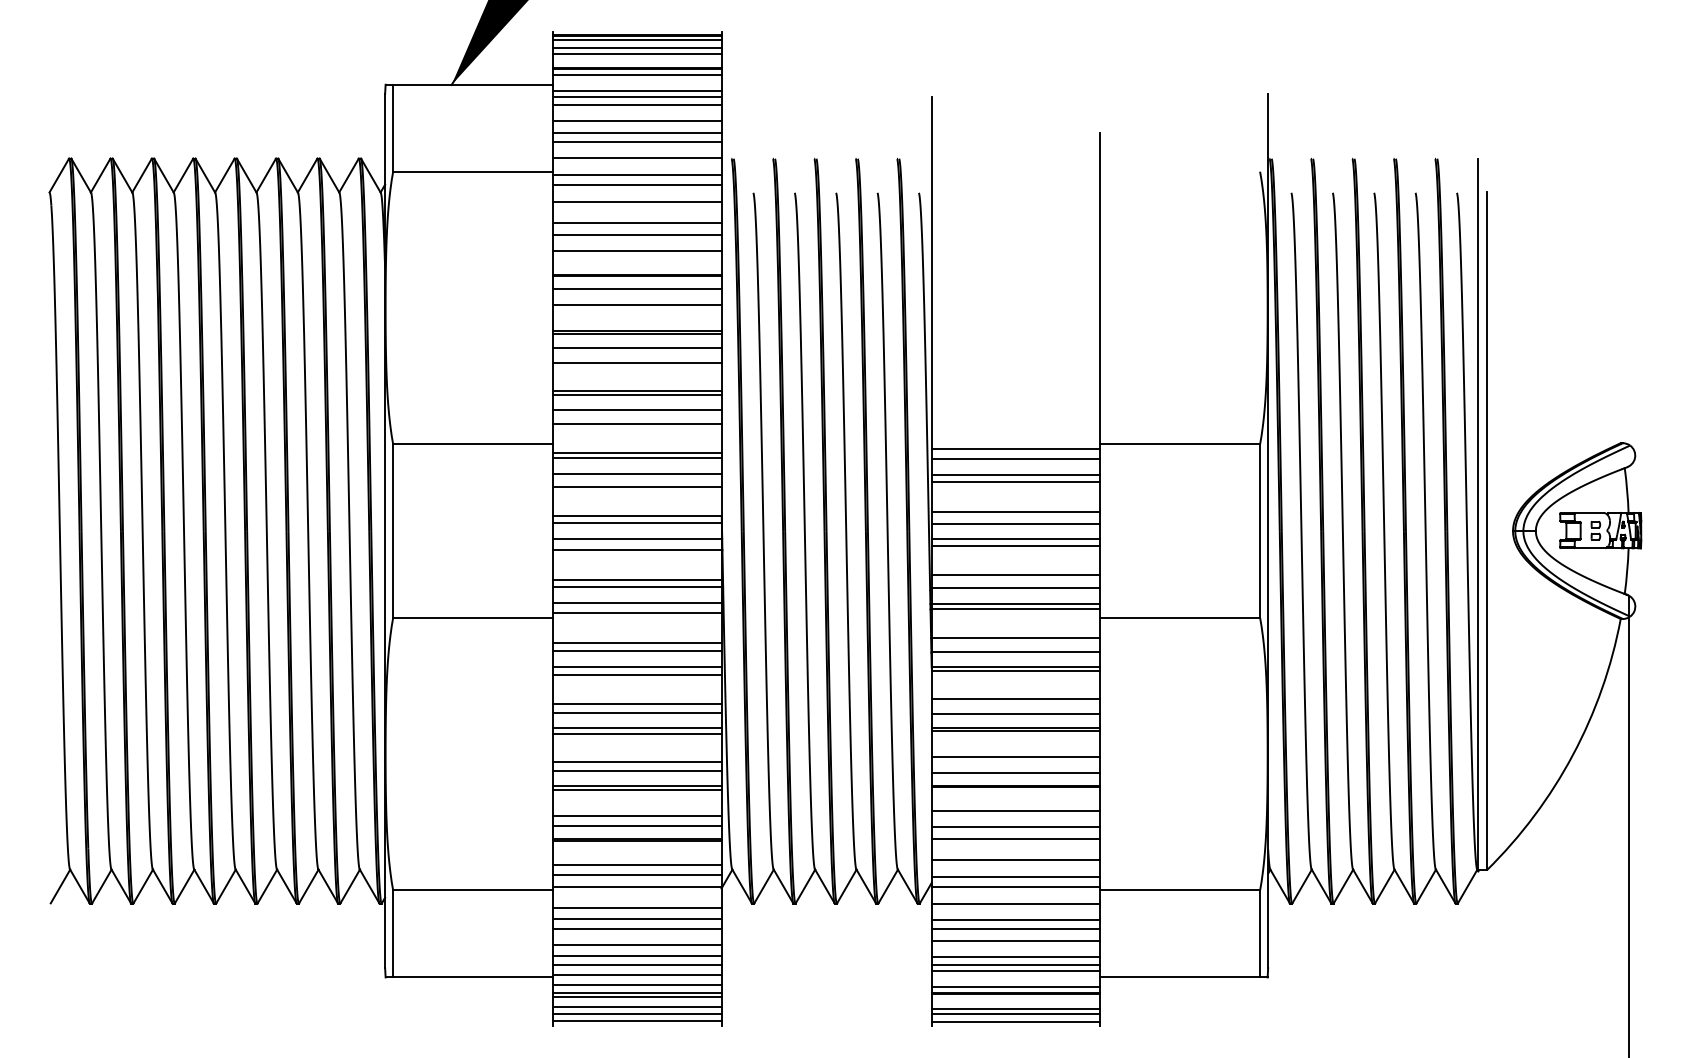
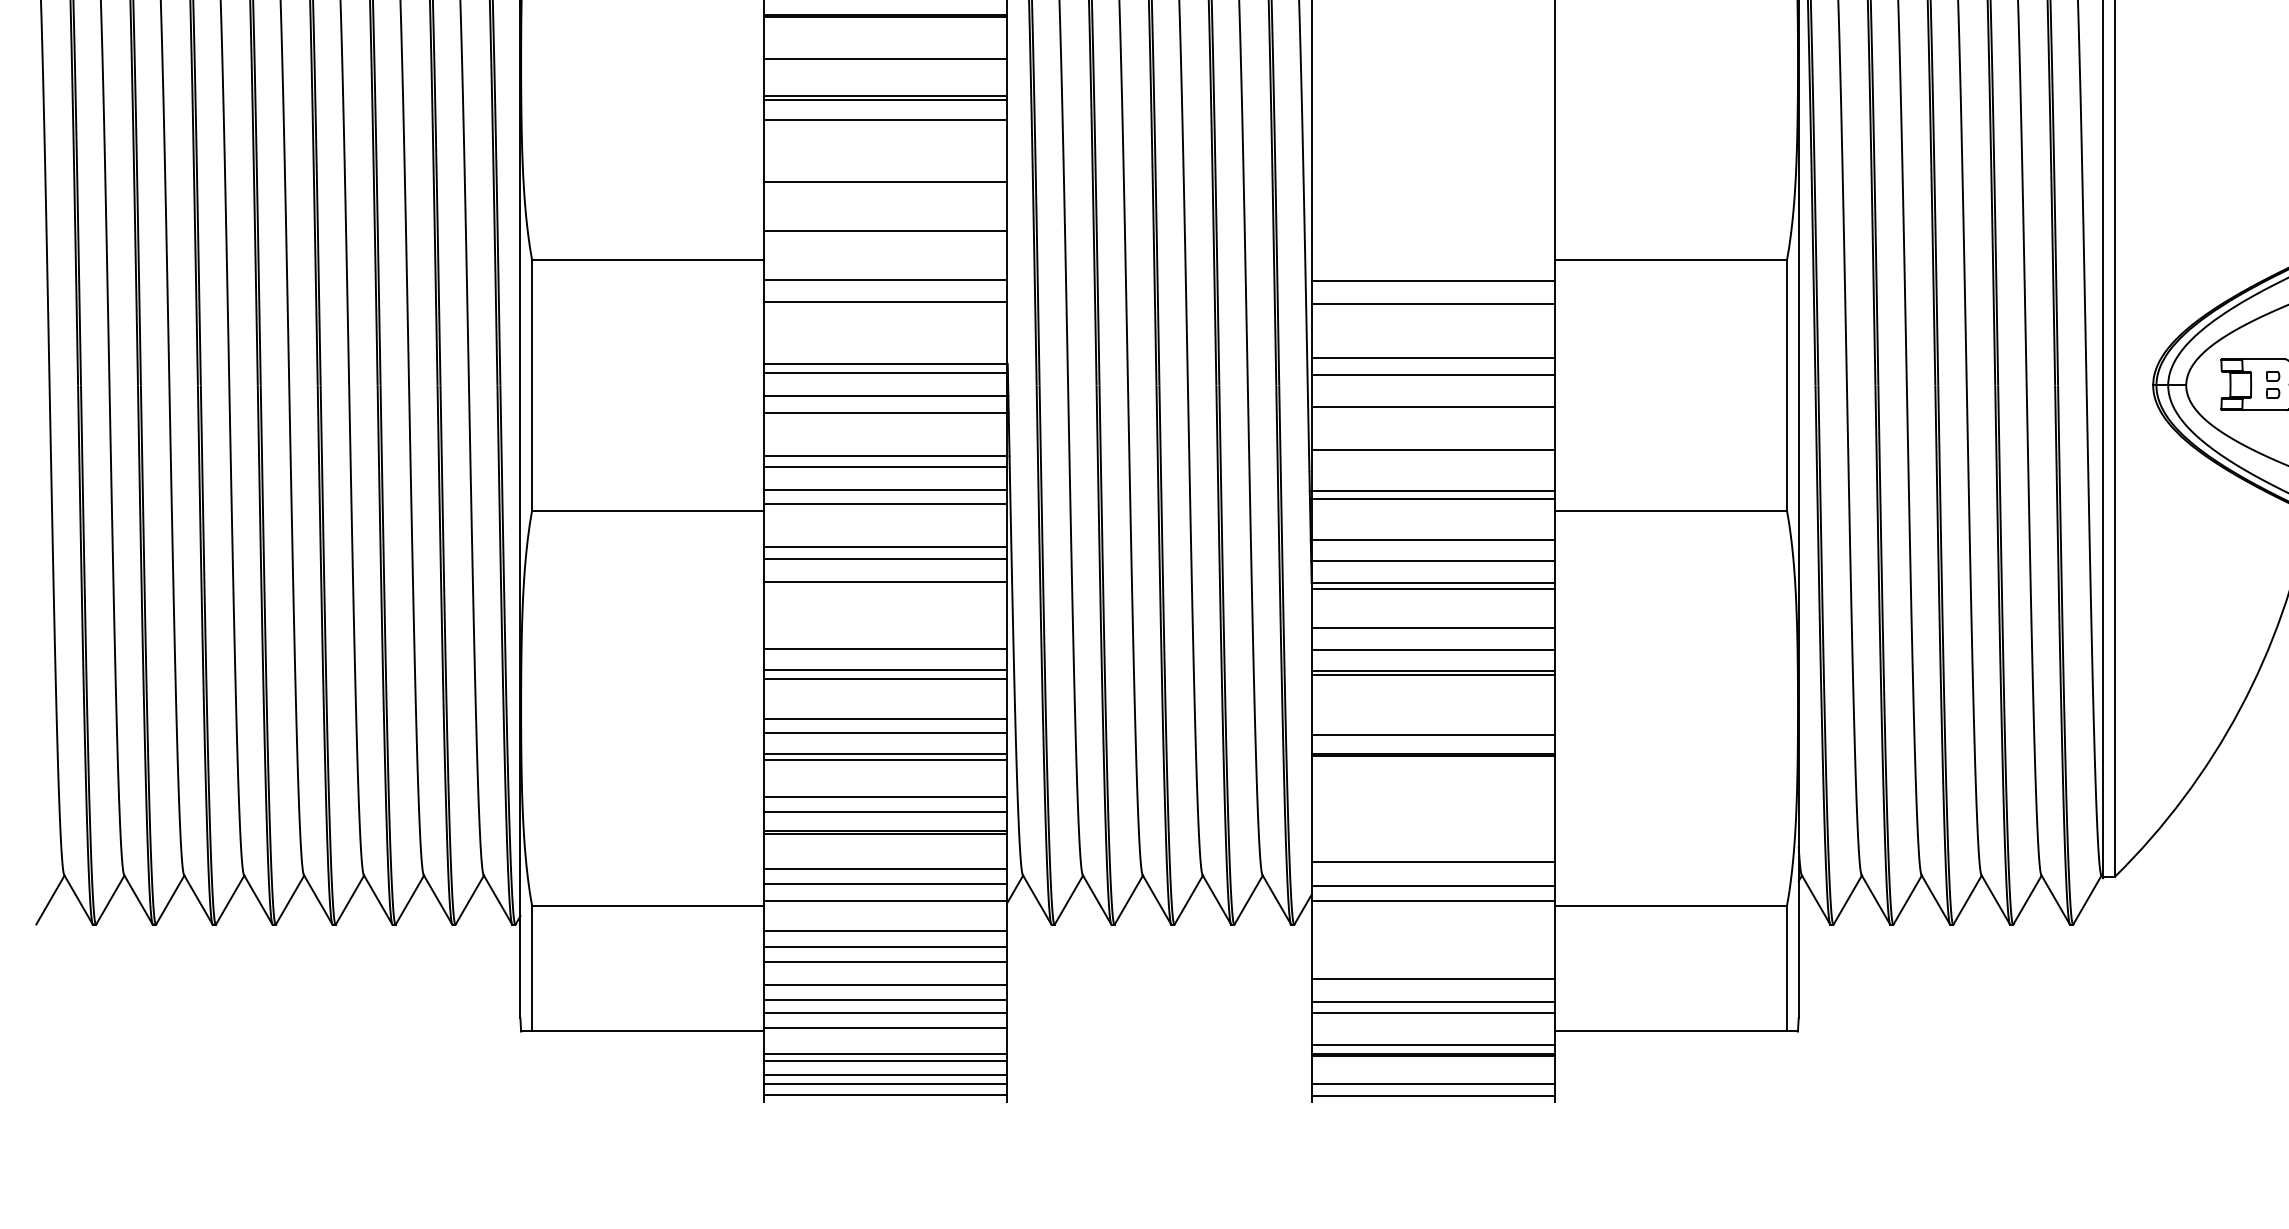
line: (637, 289) -> (885, 35), removed
line: (637, 363) -> (885, 142), removed
line: (637, 394) -> (885, 187), removed
line: (637, 409) -> (885, 209), removed
line: (1015, 448) -> (1432, 265), removed
line: (637, 452) -> (885, 271), removed
line: (1015, 482) -> (1432, 315), removed
line: (637, 486) -> (885, 320), removed
line: (1015, 539) -> (1432, 397), removed
line: (1015, 588) -> (1432, 468), removed
line: (637, 674) -> (885, 593), removed
line: (637, 703) -> (885, 635), removed
line: (1015, 756) -> (1432, 711), removed
line: (1015, 810) -> (1432, 789), removed
line: (1015, 827) -> (1432, 814), removed
line: (1015, 839) -> (1432, 831), removed
line: (1015, 903) -> (1432, 924), removed
line: (1015, 920) -> (1432, 949), removed
line: (1015, 929) -> (1432, 962), removed
line: (1015, 971) -> (1432, 1022), removed
line: (637, 985) -> (885, 1043), removed
line: (1015, 1008) -> (1432, 1076), removed

